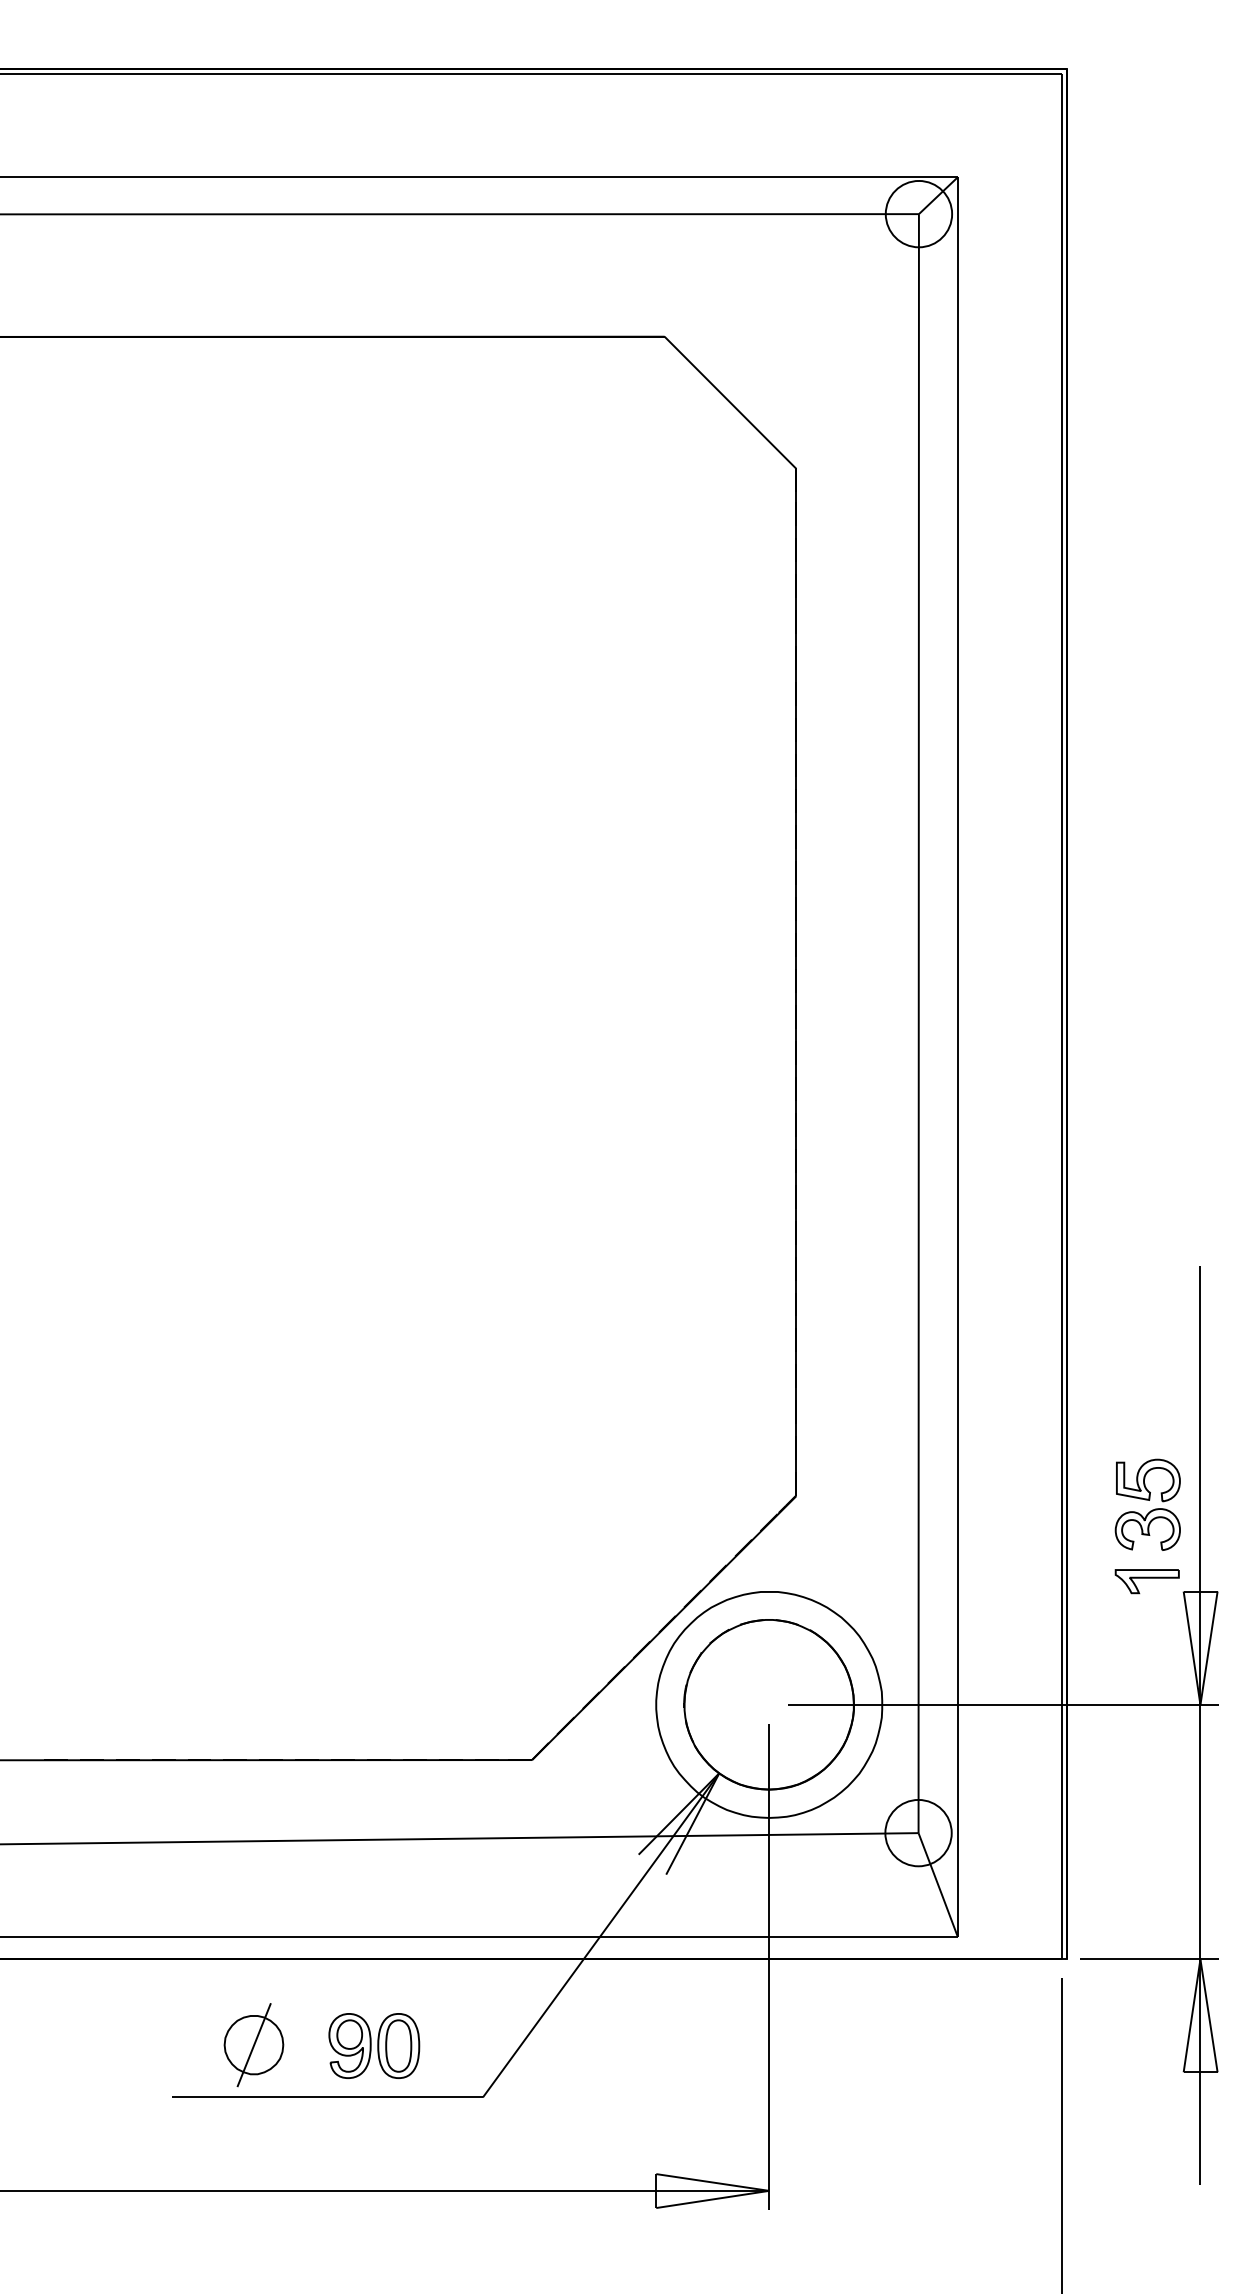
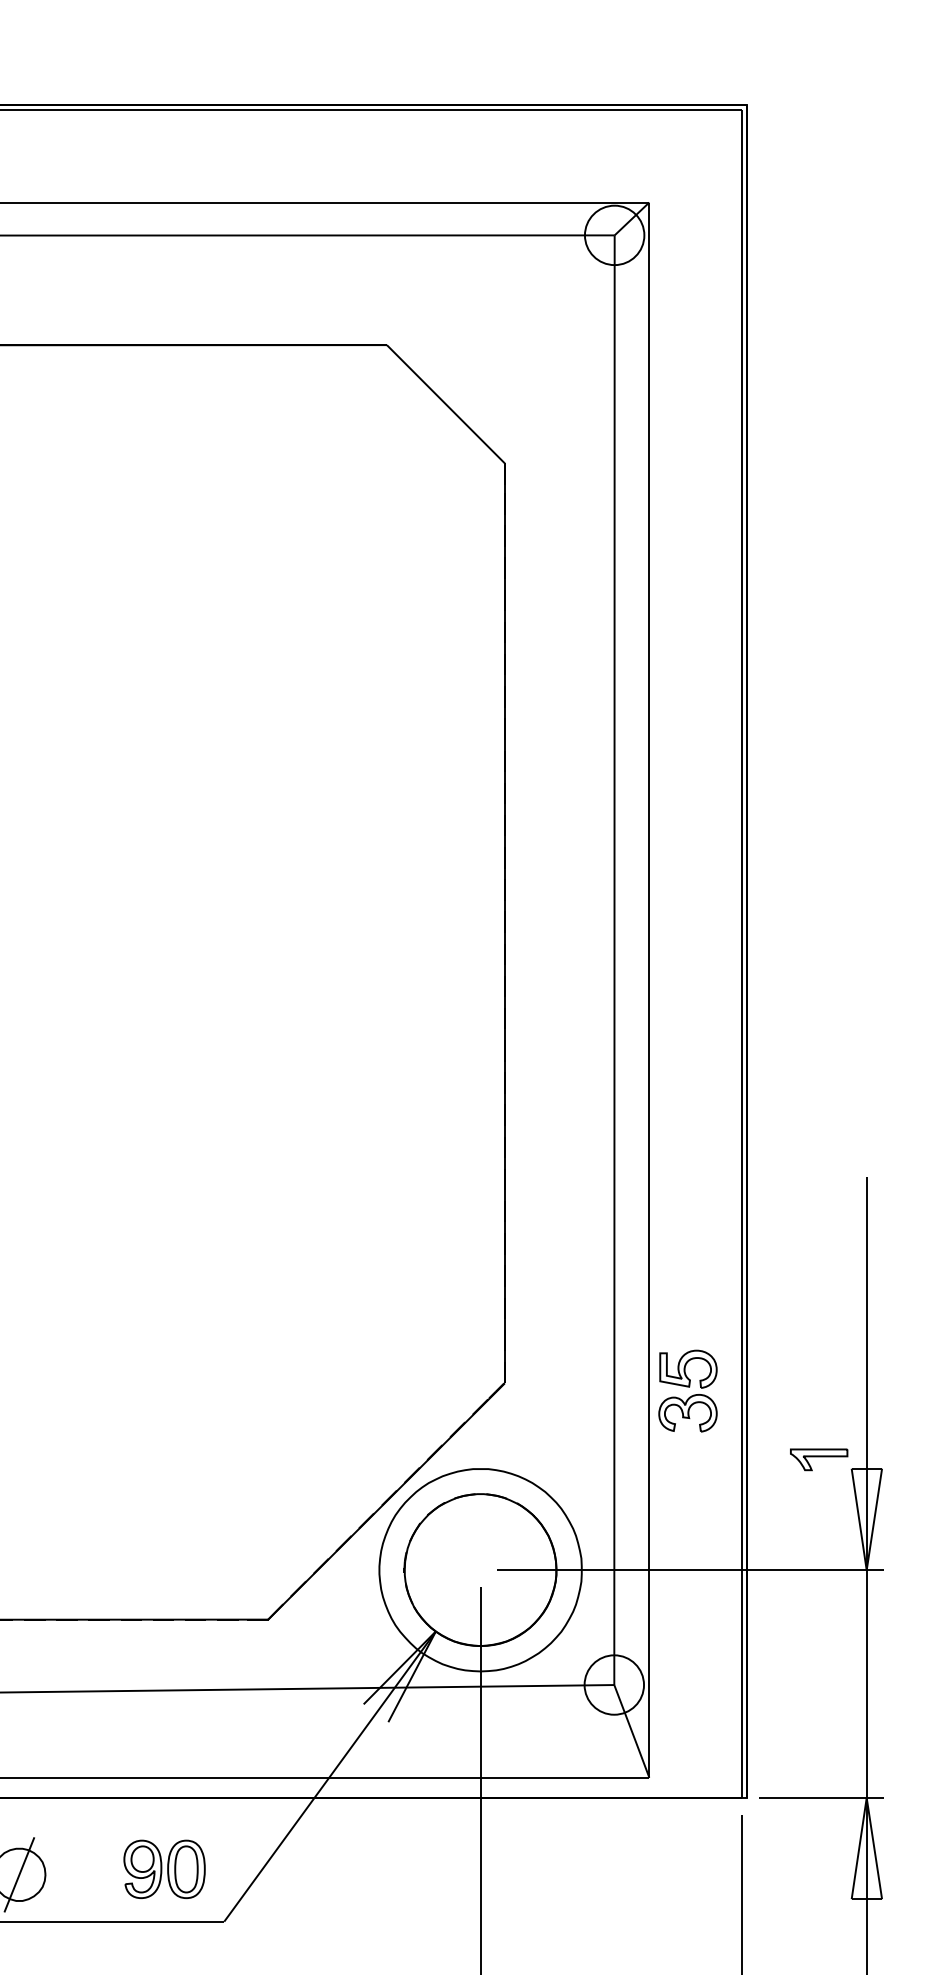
part: (1147, 1504) -> (687, 1390), moved
part: (374, 2045) -> (164, 1868), moved

